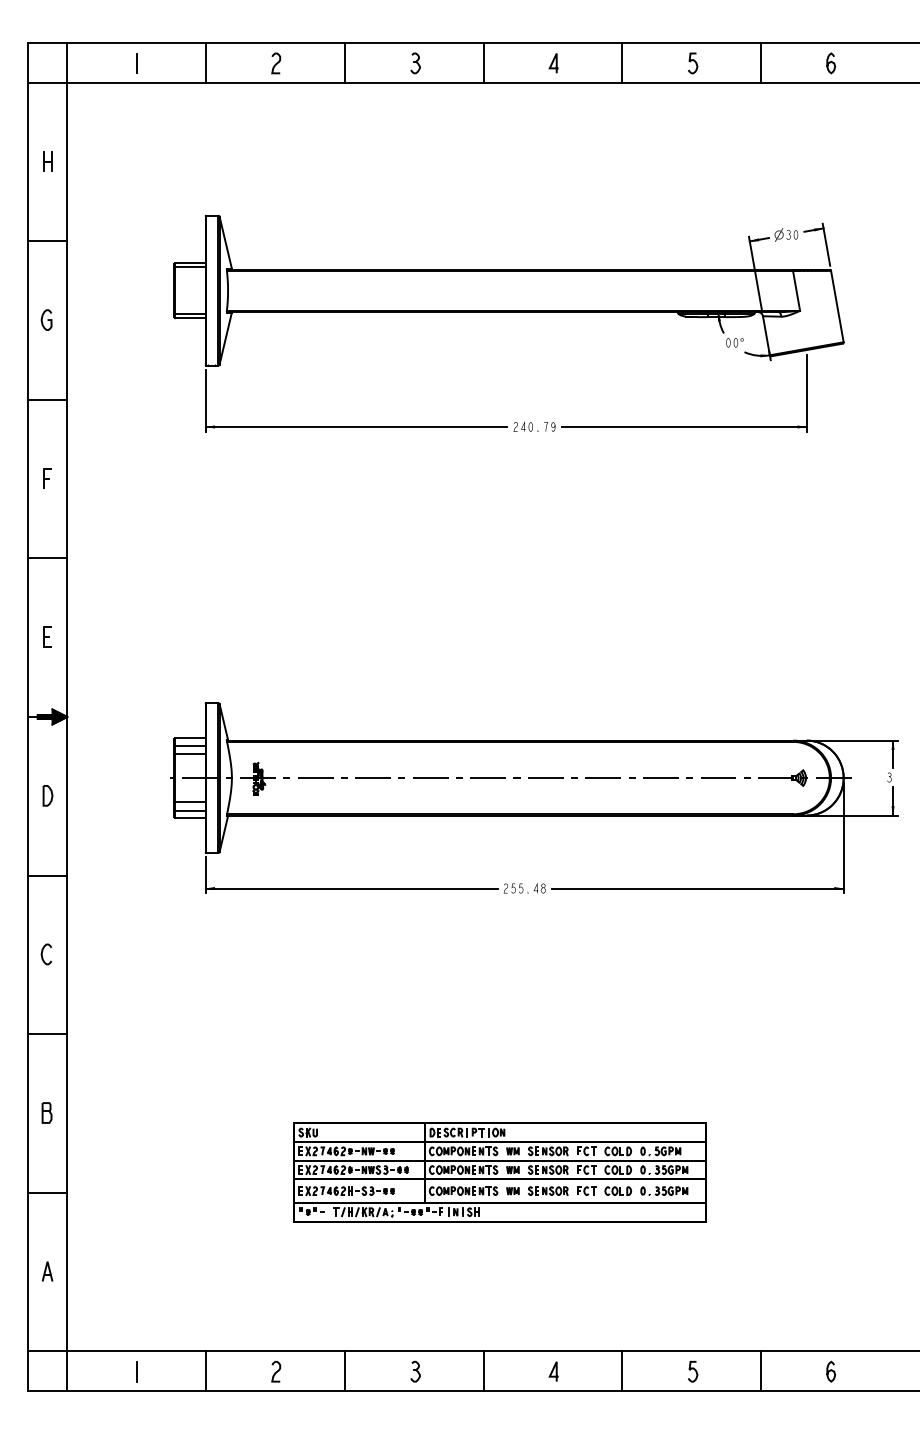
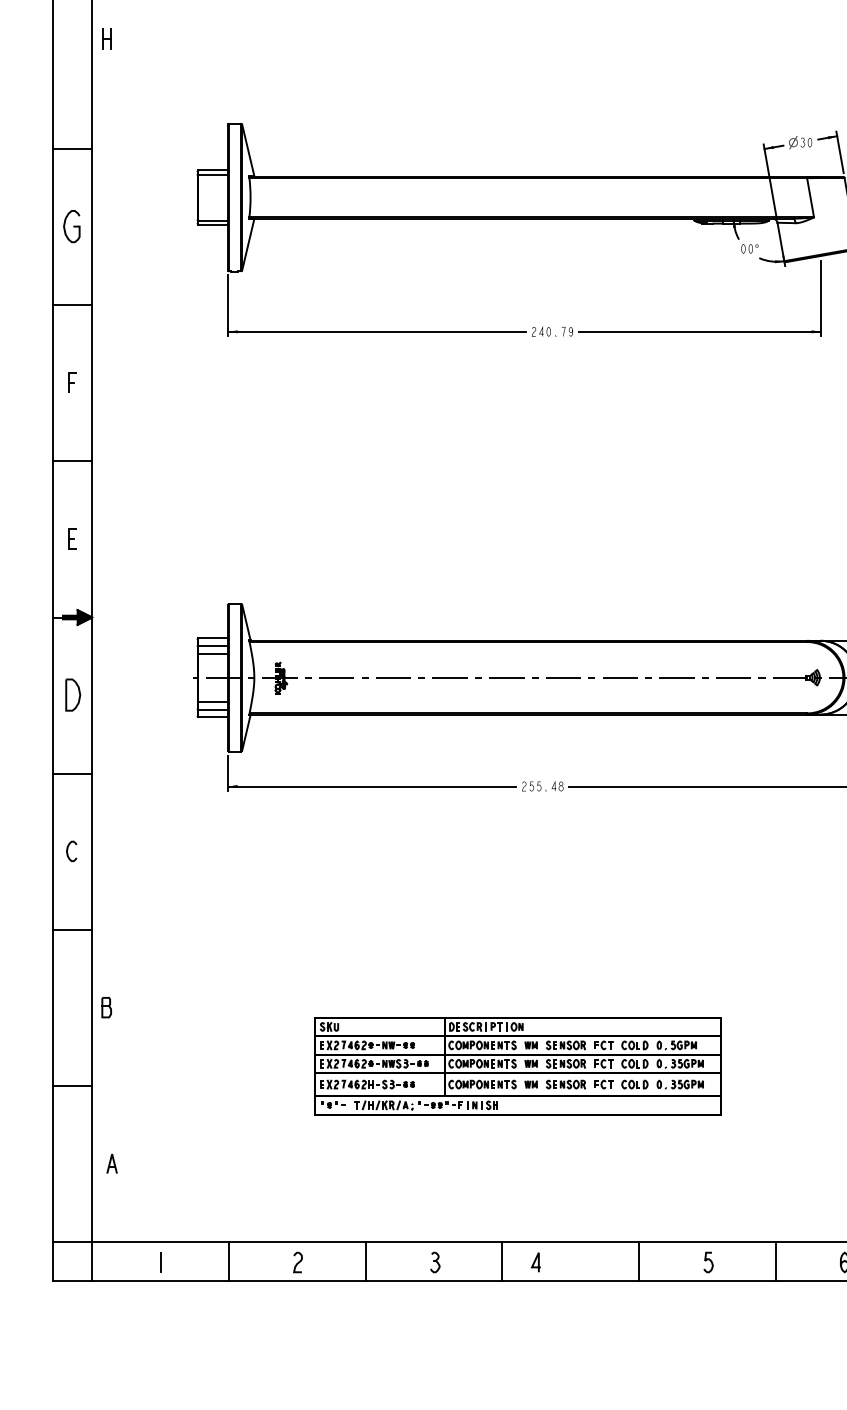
part: (47, 161) -> (107, 38), moved
part: (46, 319) -> (71, 225), size x1.6
part: (47, 795) -> (72, 694), size x1.6
part: (46, 1112) -> (106, 1007), moved
part: (47, 1271) -> (112, 1163), moved
line: (553, 1371) -> (535, 1262), moved

